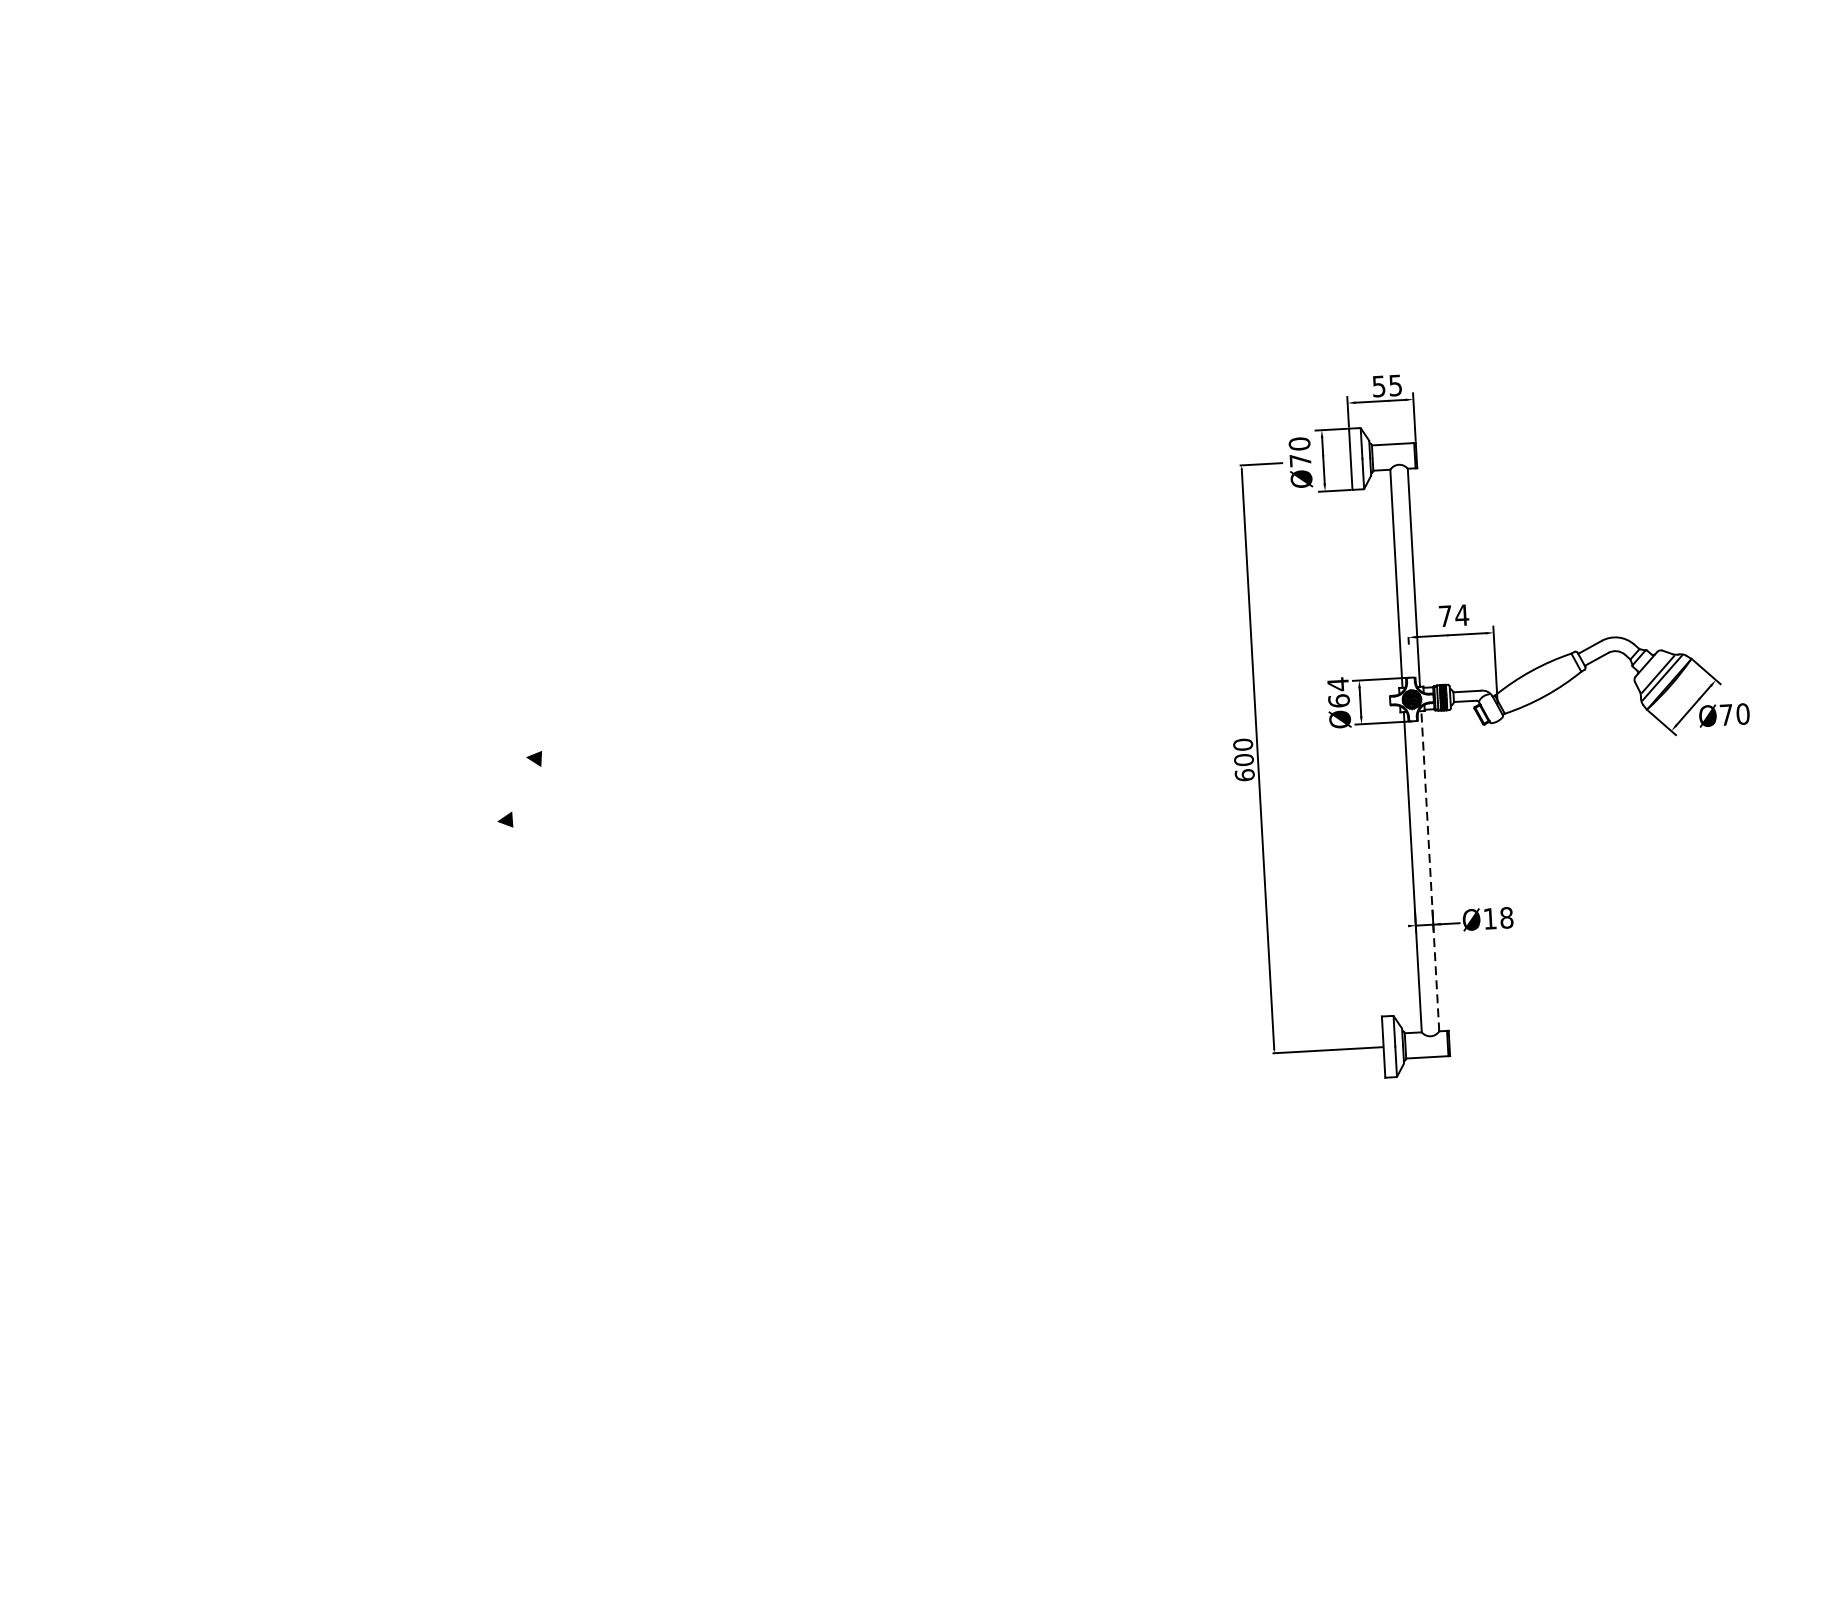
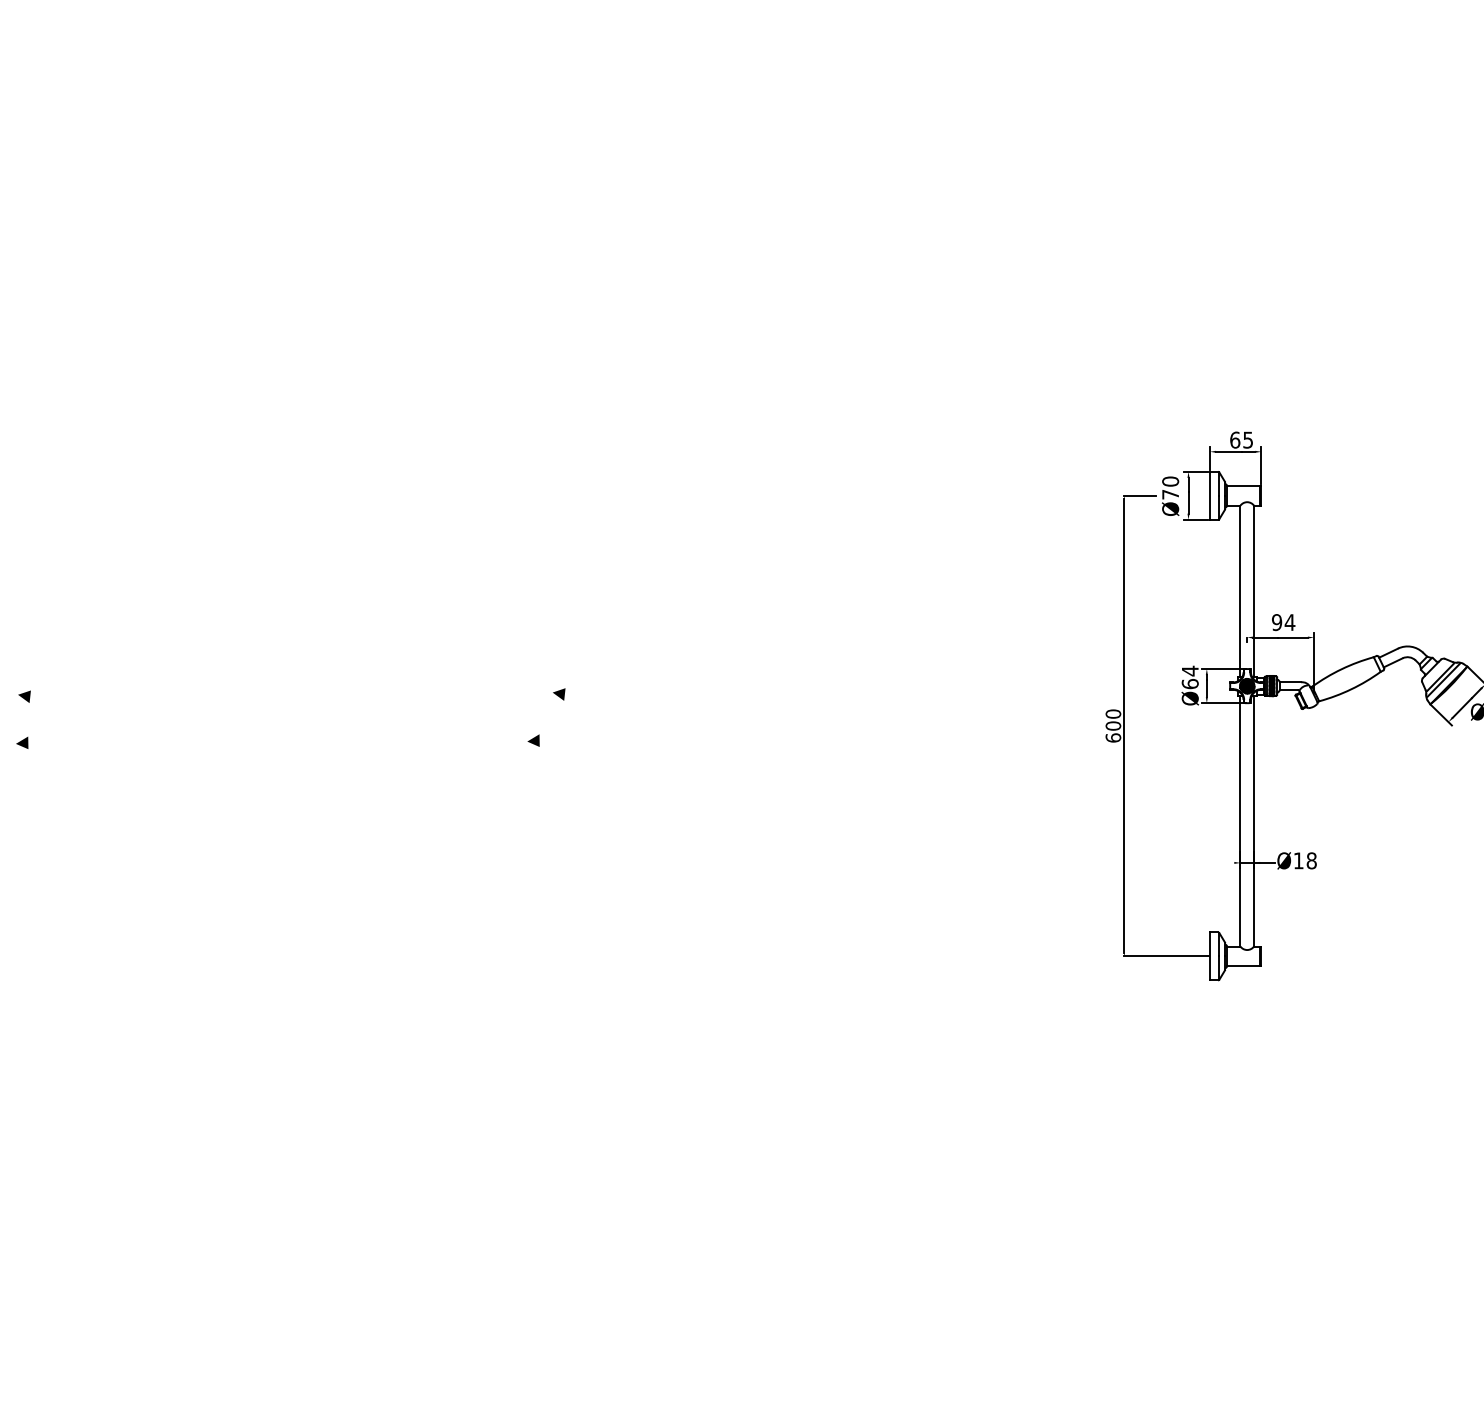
text: (1379, 385) -> (1235, 439), 55 -> 65
text: (1446, 616) -> (1277, 622), 74 -> 94
line: (1430, 870) -> (1254, 820), dashed -> solid

